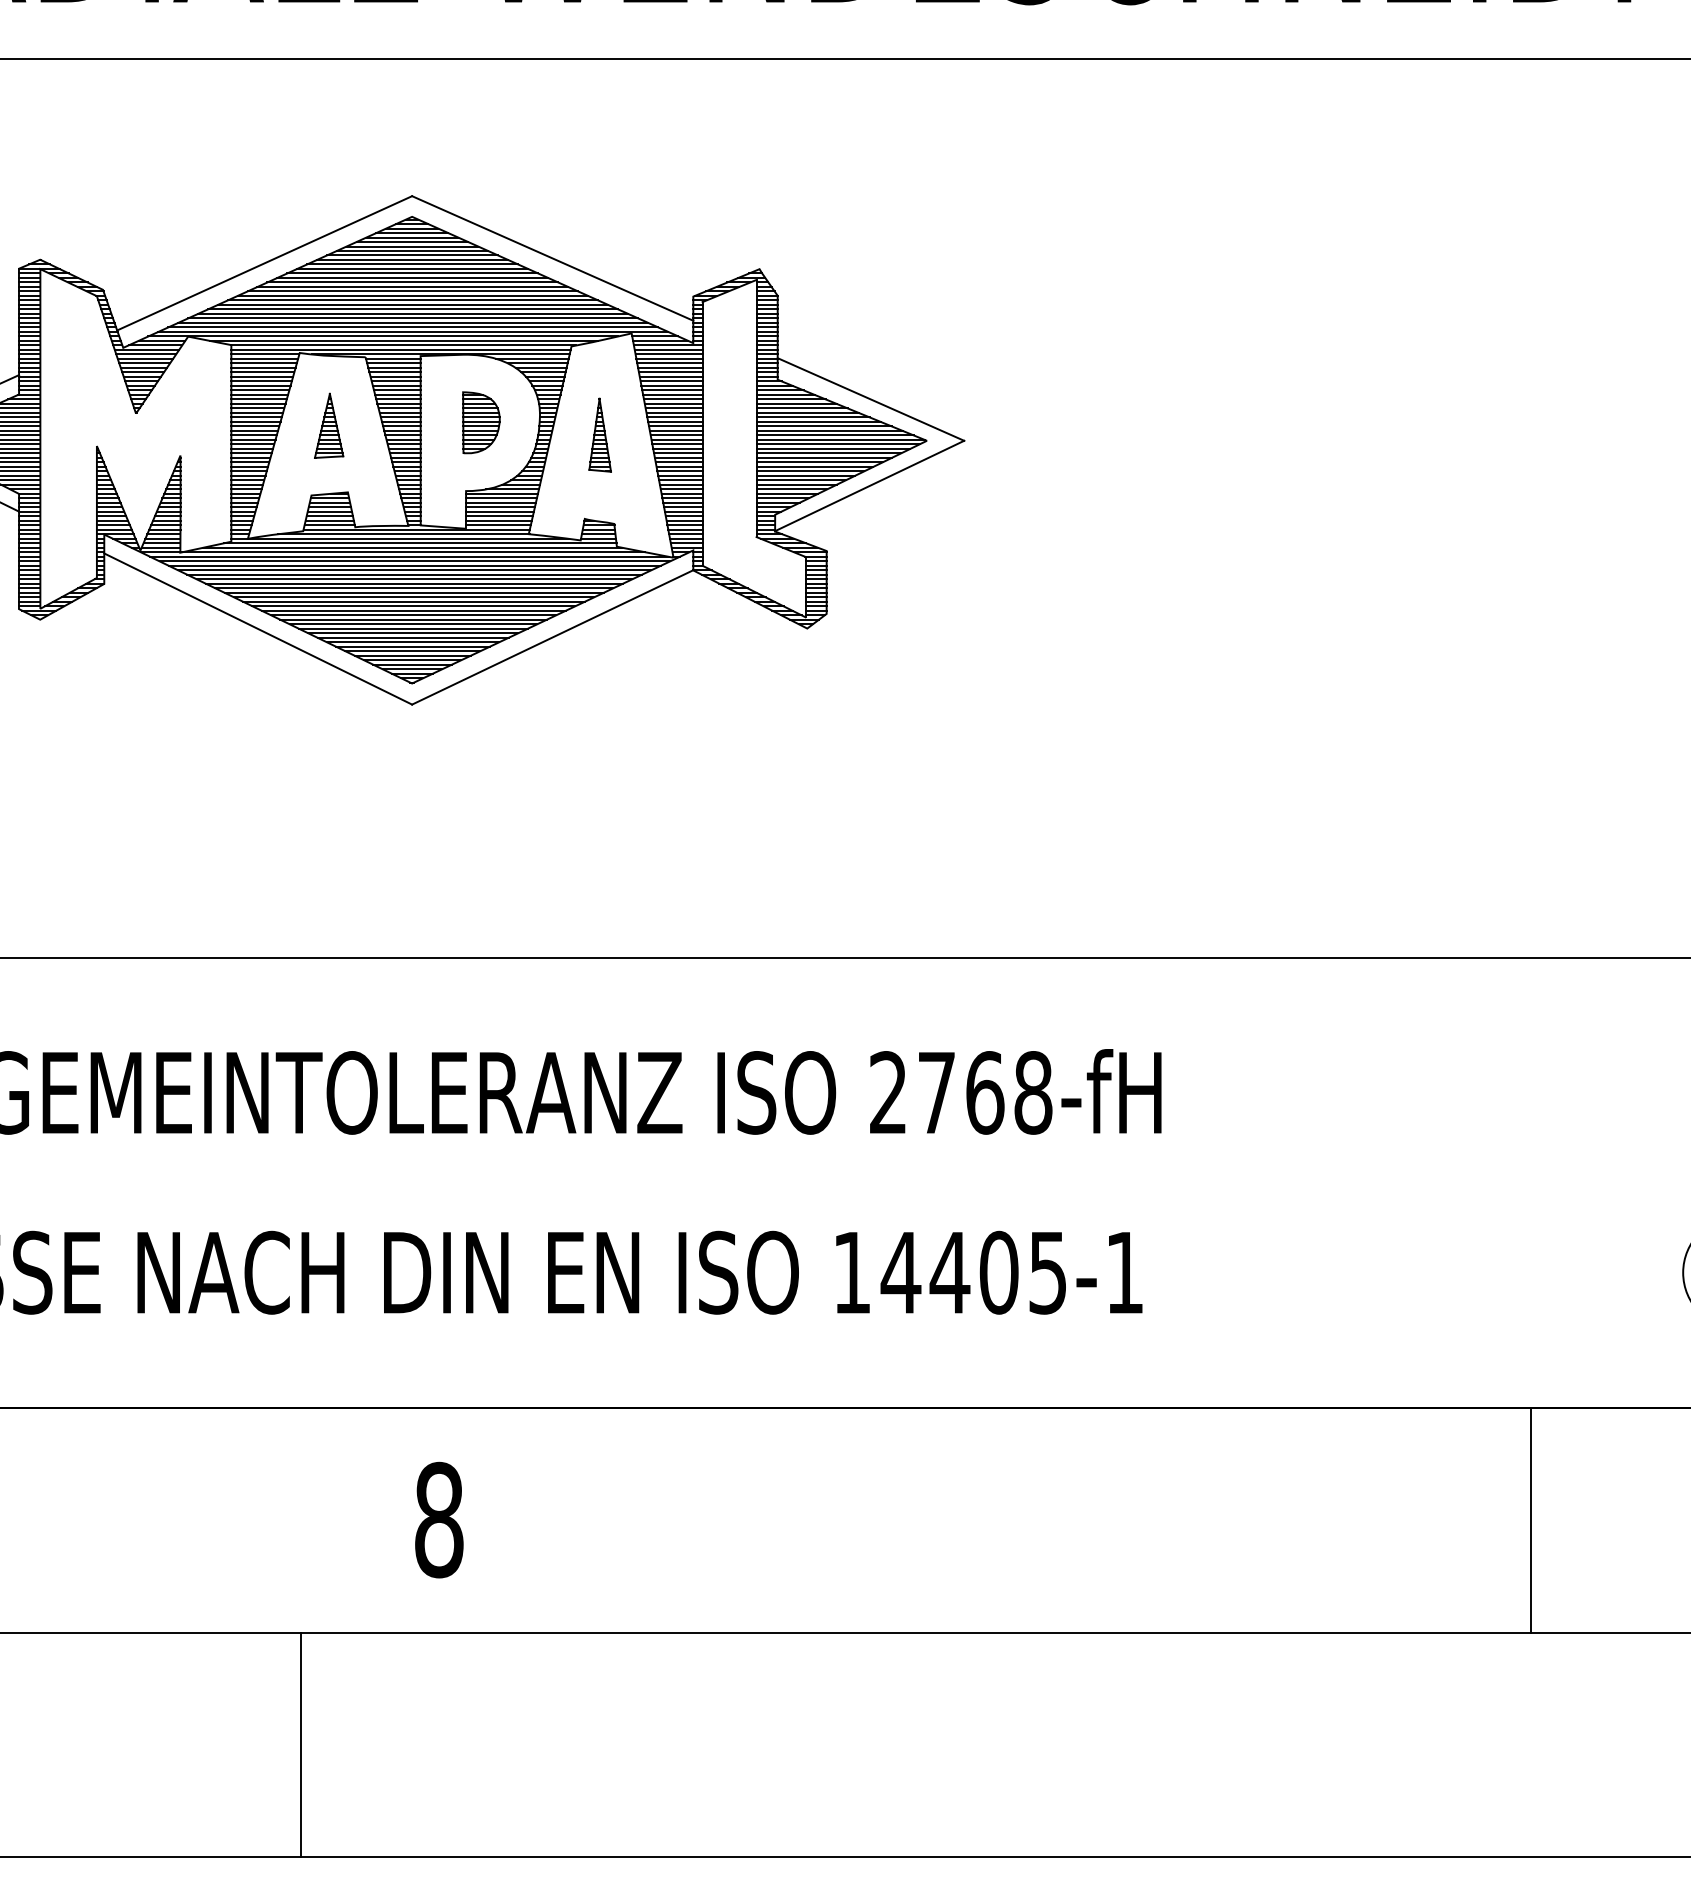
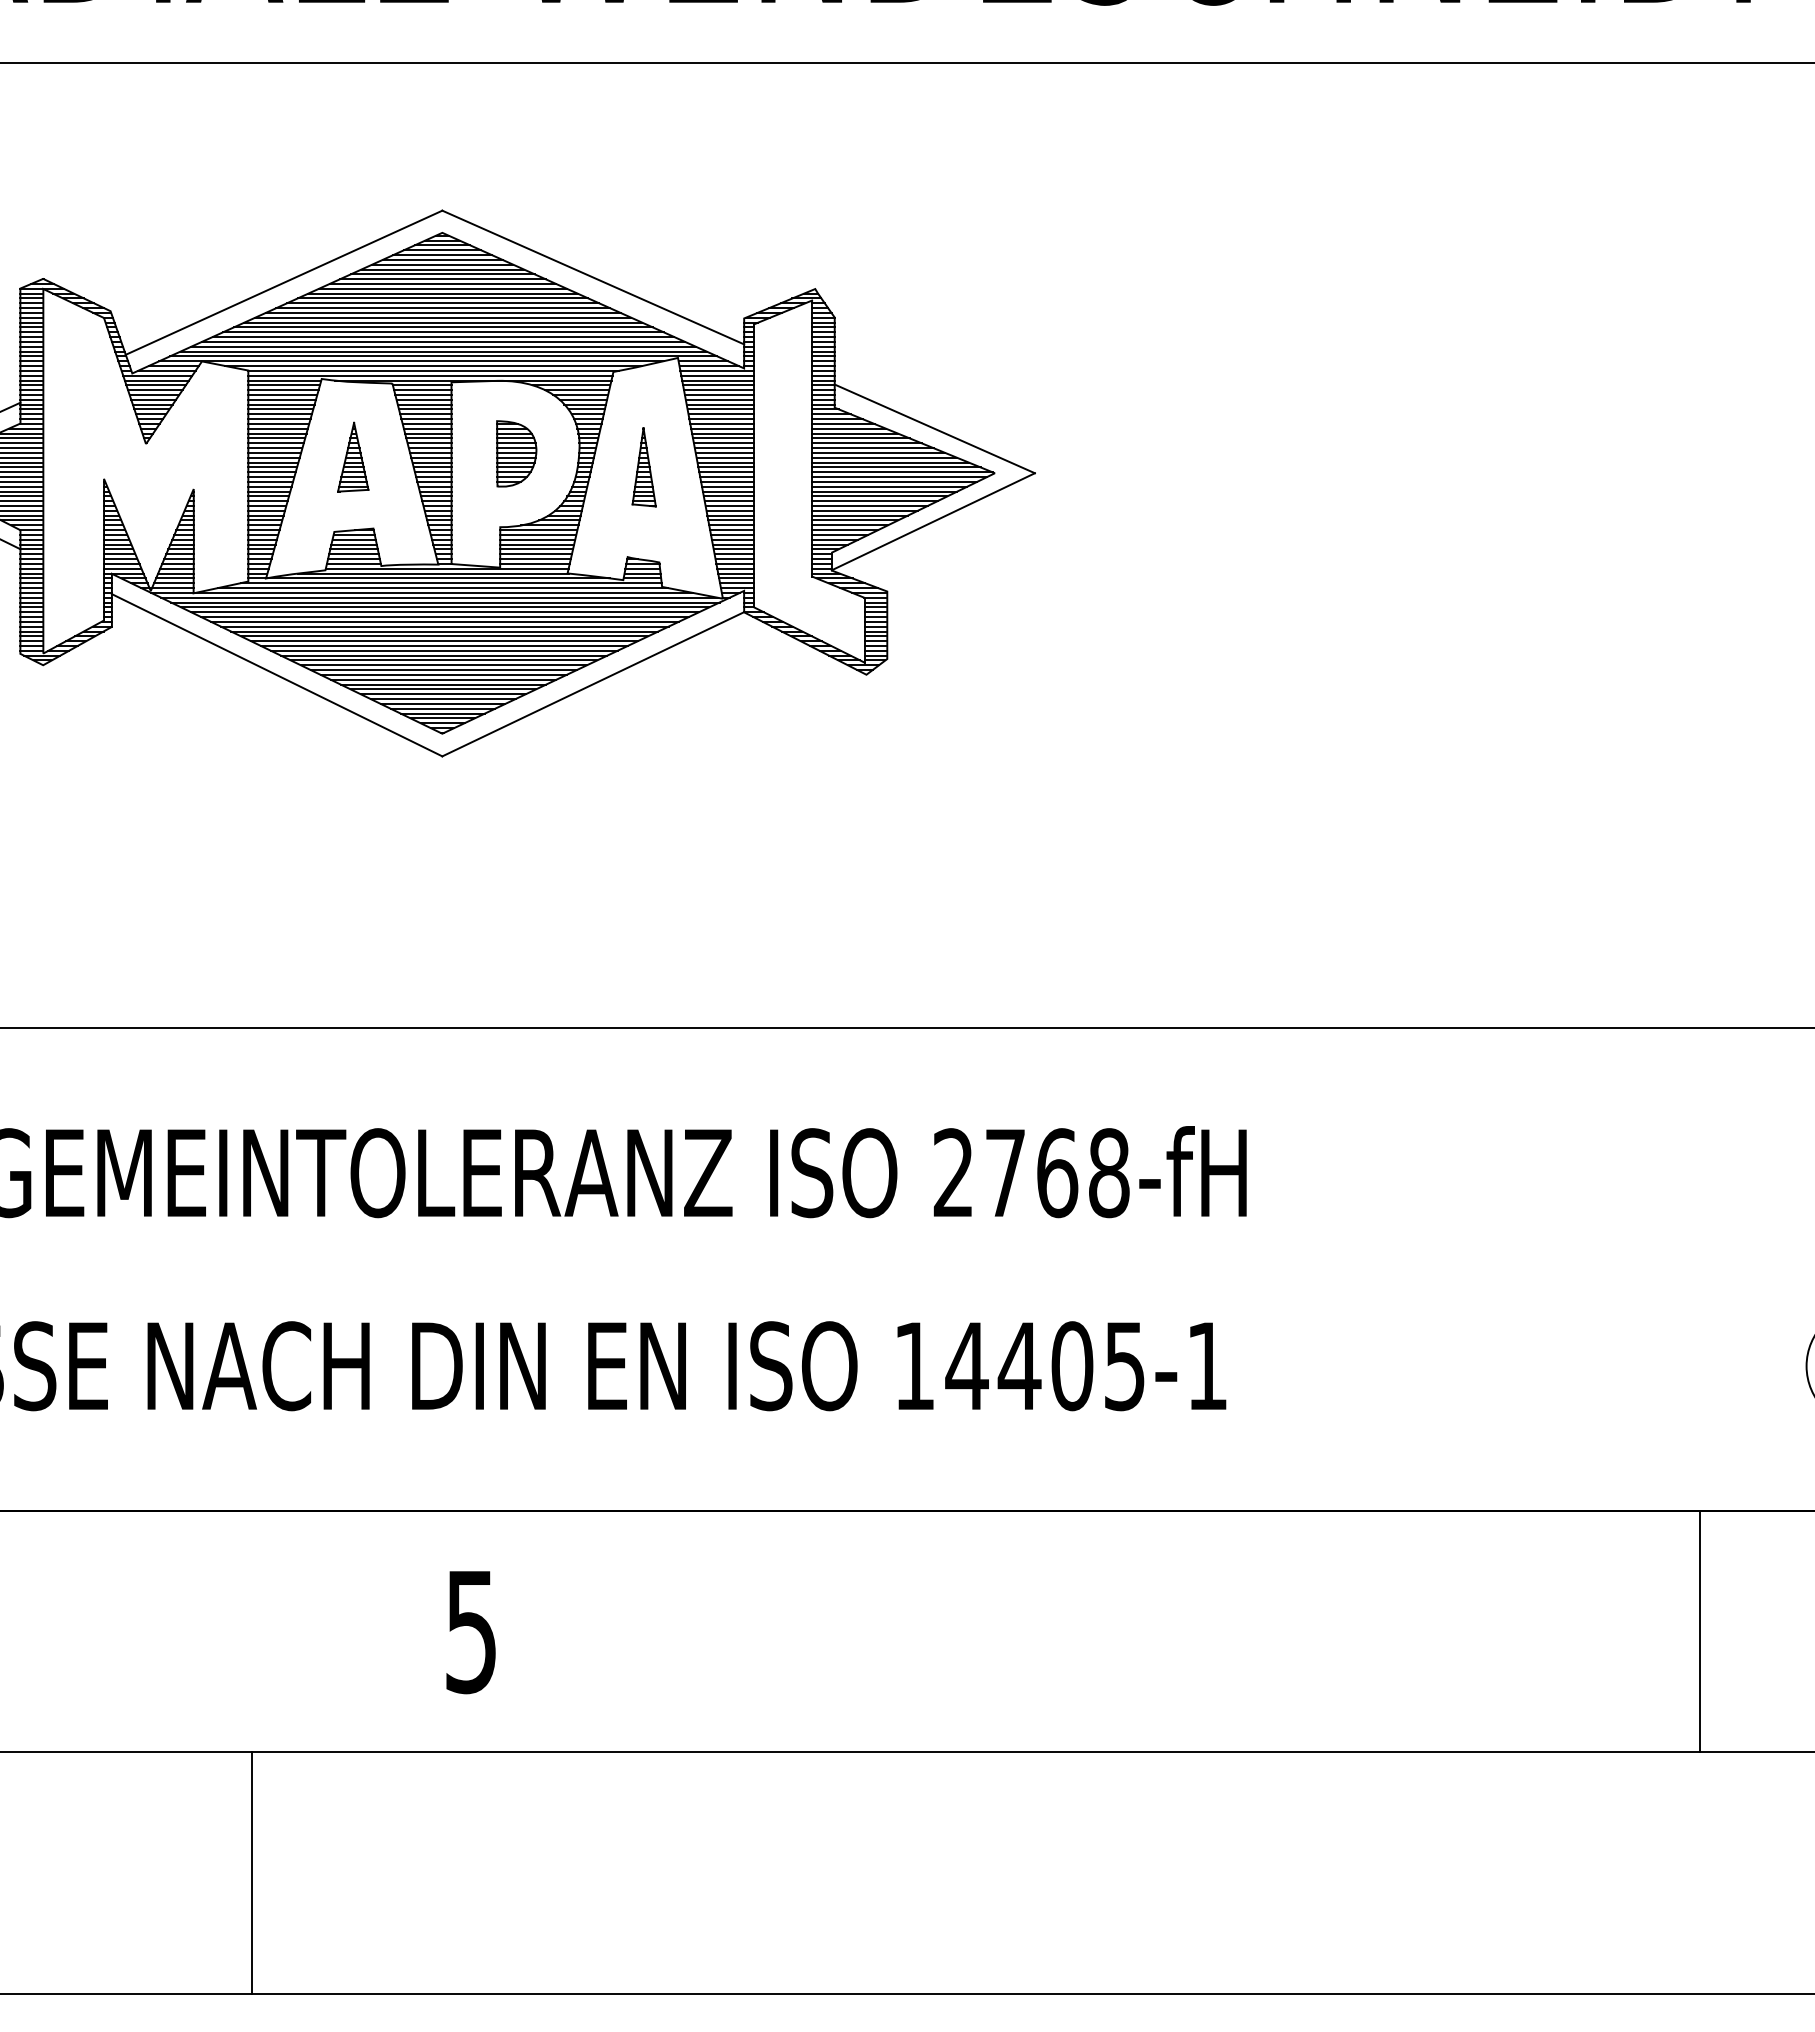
text: (439, 1519) -> (471, 1631), 8 -> 5
line: (1531, 1519) -> (1699, 1631), moved
line: (300, 1744) -> (251, 1872), moved

